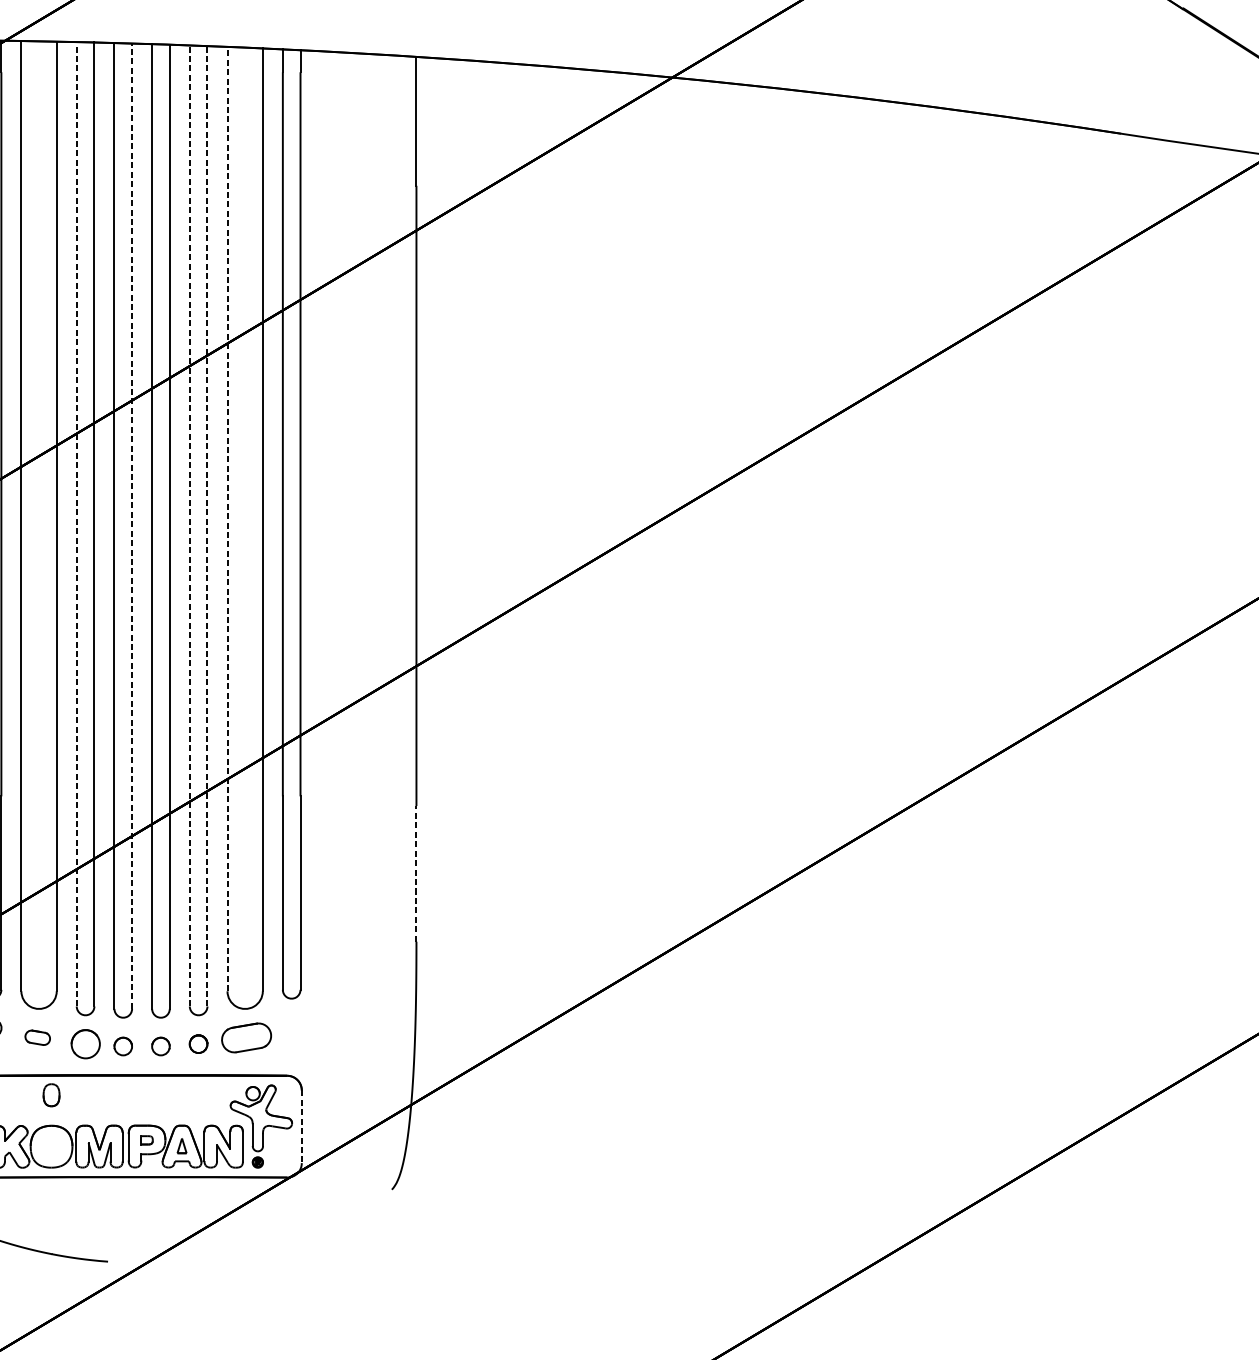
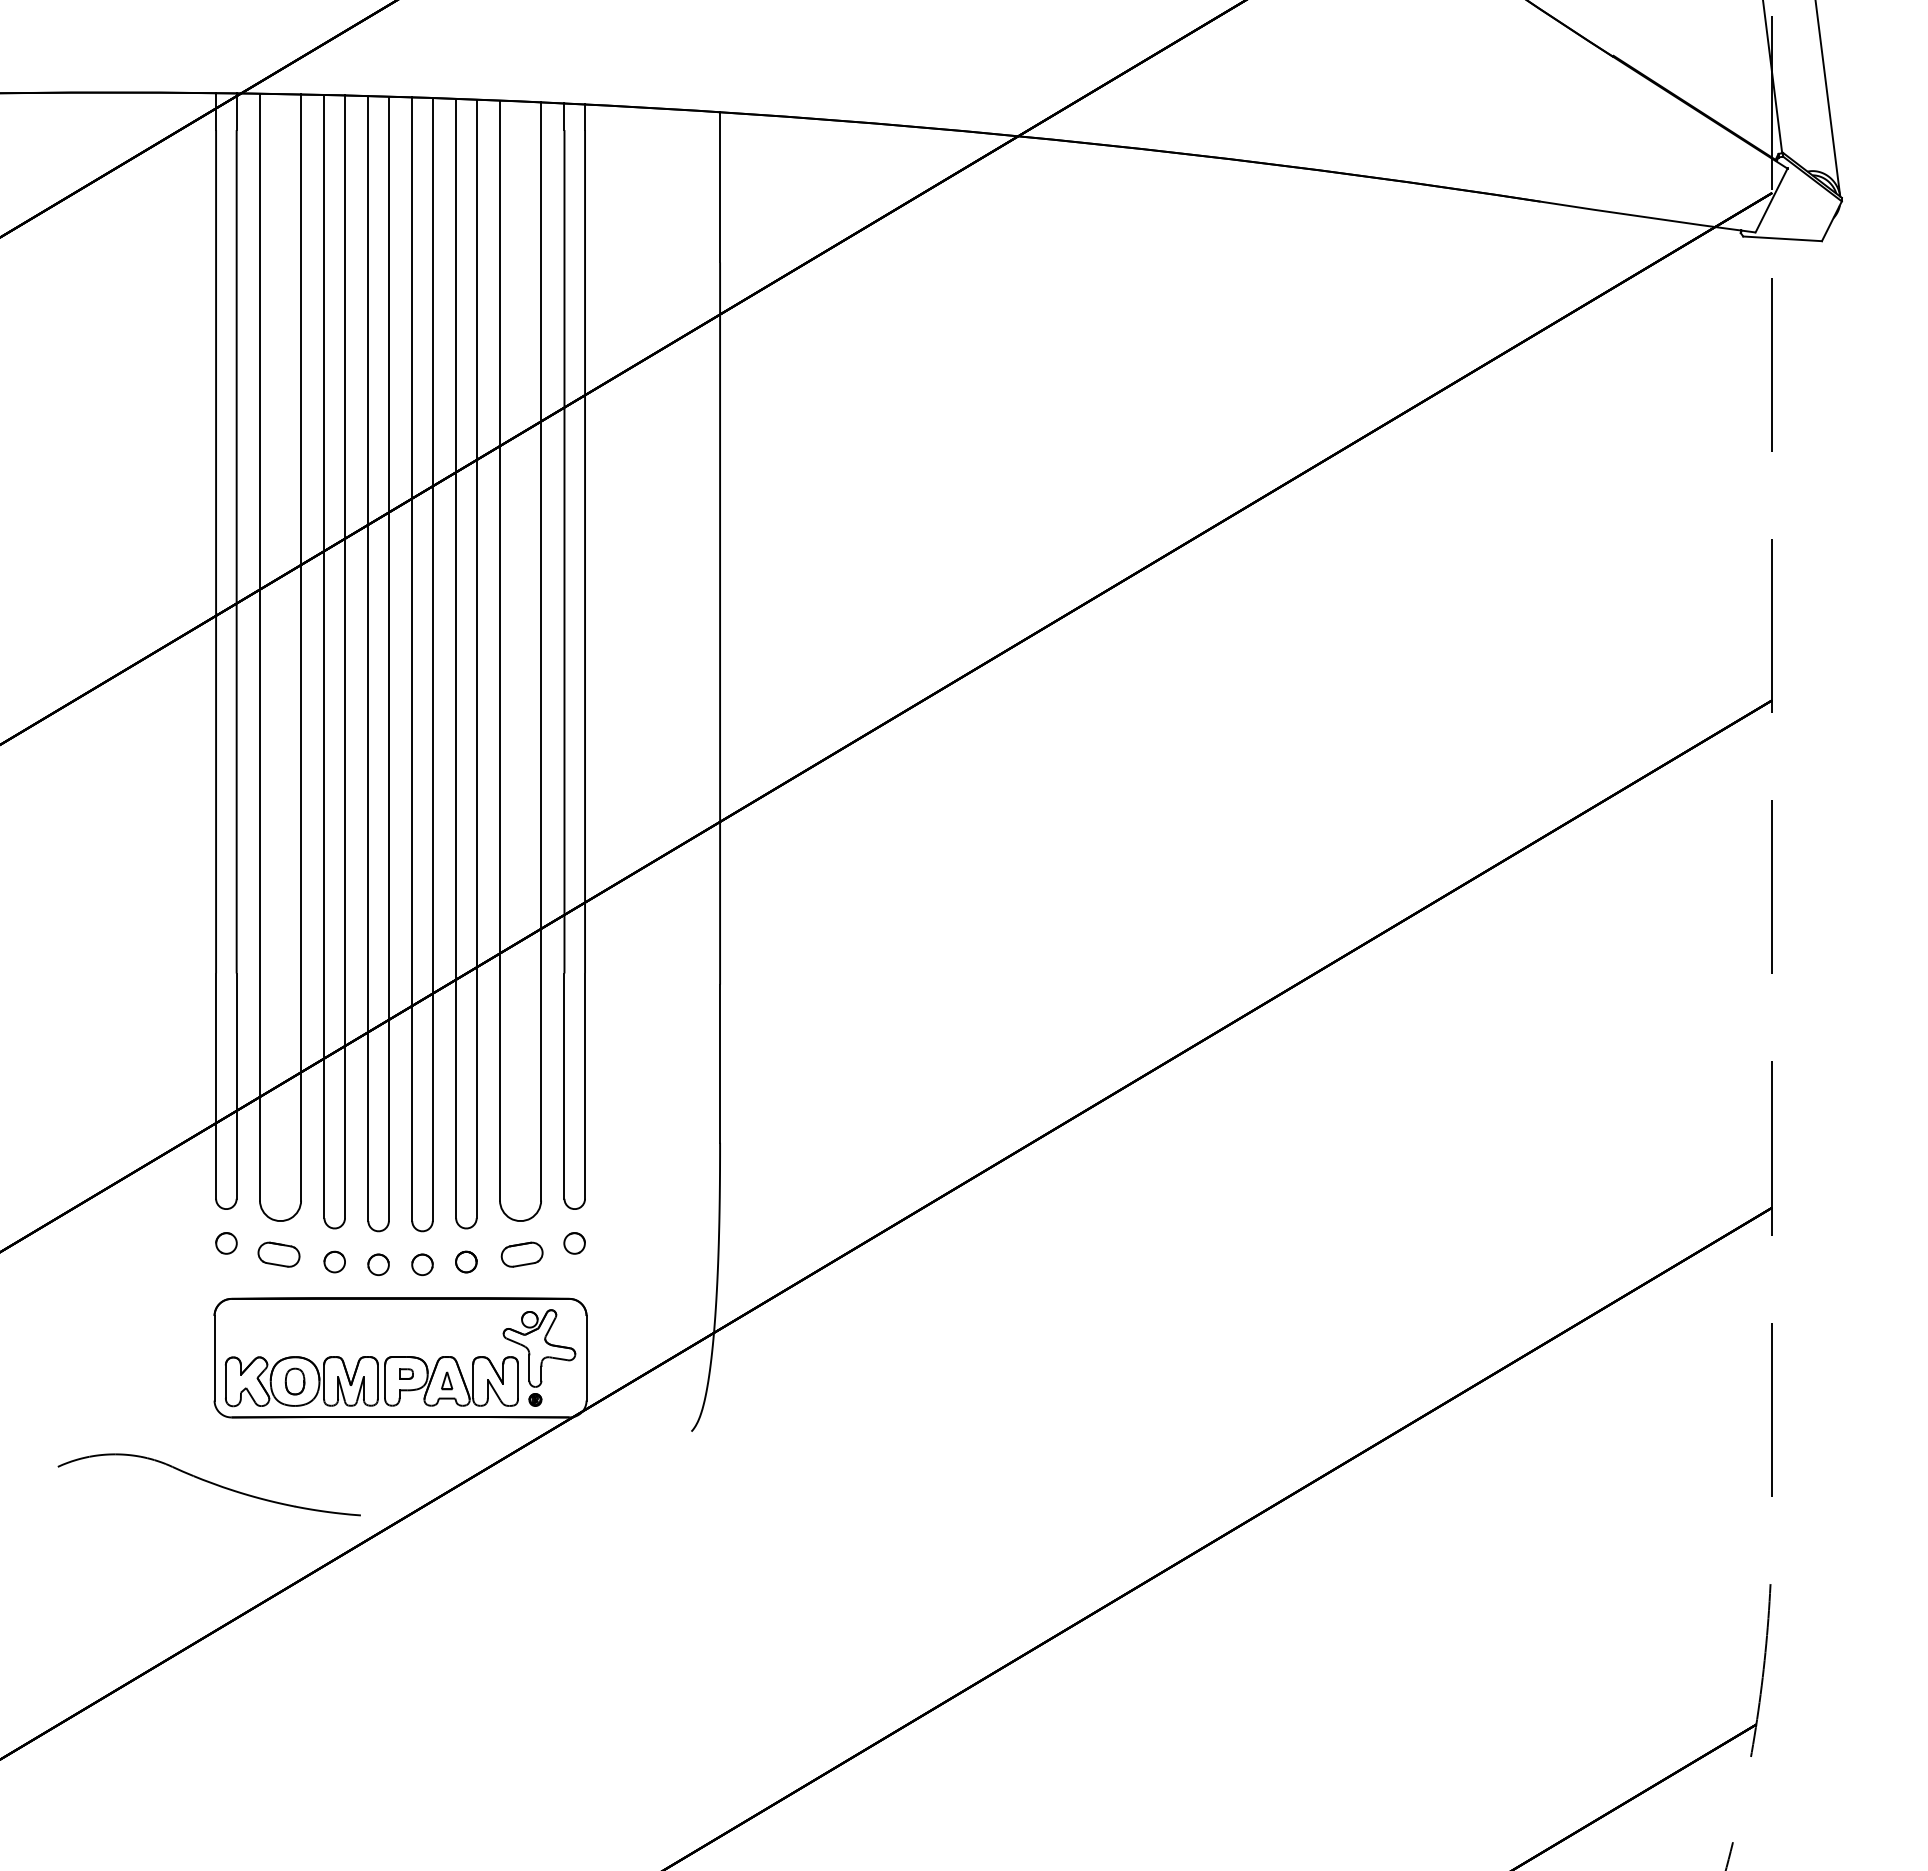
line: (227, 519) -> (500, 650), dashed -> solid
line: (76, 524) -> (324, 656), dashed -> solid
line: (131, 525) -> (388, 658), dashed -> solid
line: (190, 525) -> (456, 658), dashed -> solid
line: (207, 525) -> (476, 658), dashed -> solid
line: (416, 873) -> (720, 1063), dashed -> solid
part: (291, 1028) -> (574, 1243), added
part: (37, 1037) -> (278, 1254), size x1.43
part: (245, 1037) -> (521, 1254), size x0.71
part: (85, 1043) -> (334, 1261), size x0.62
part: (51, 1095) -> (294, 1381), moved
line: (301, 1126) -> (586, 1358), dashed -> solid

